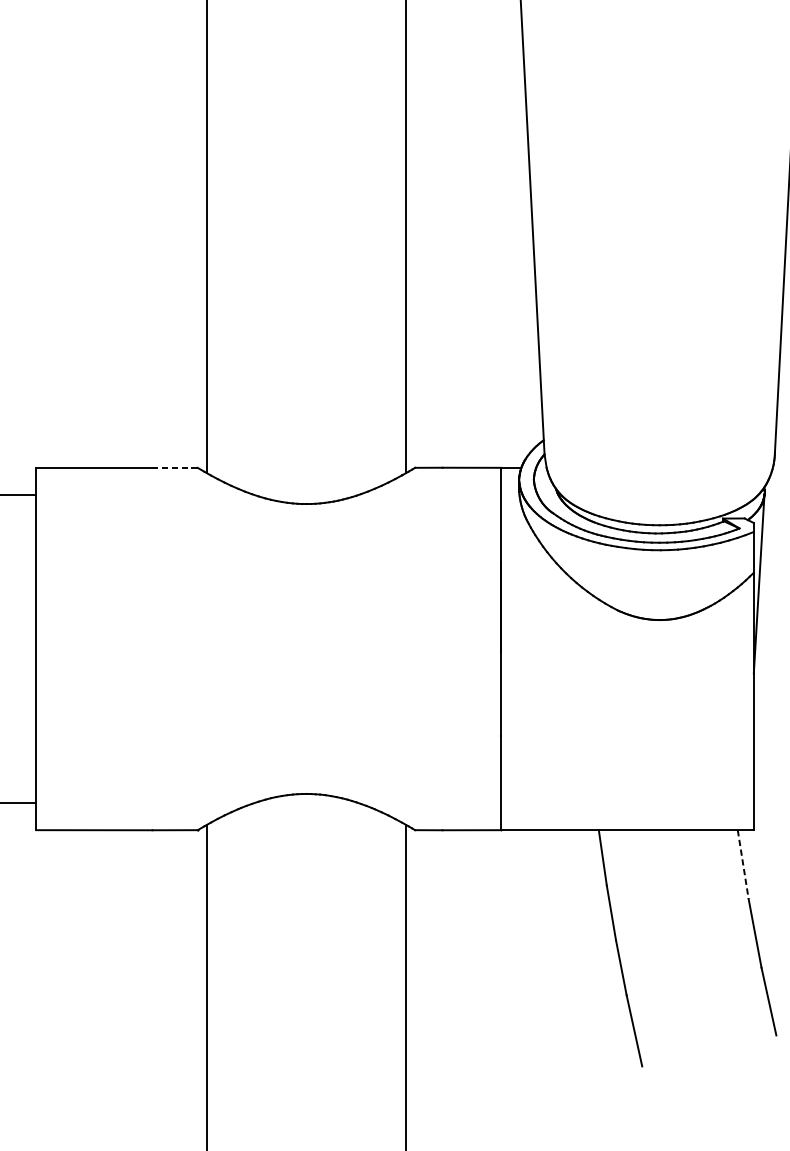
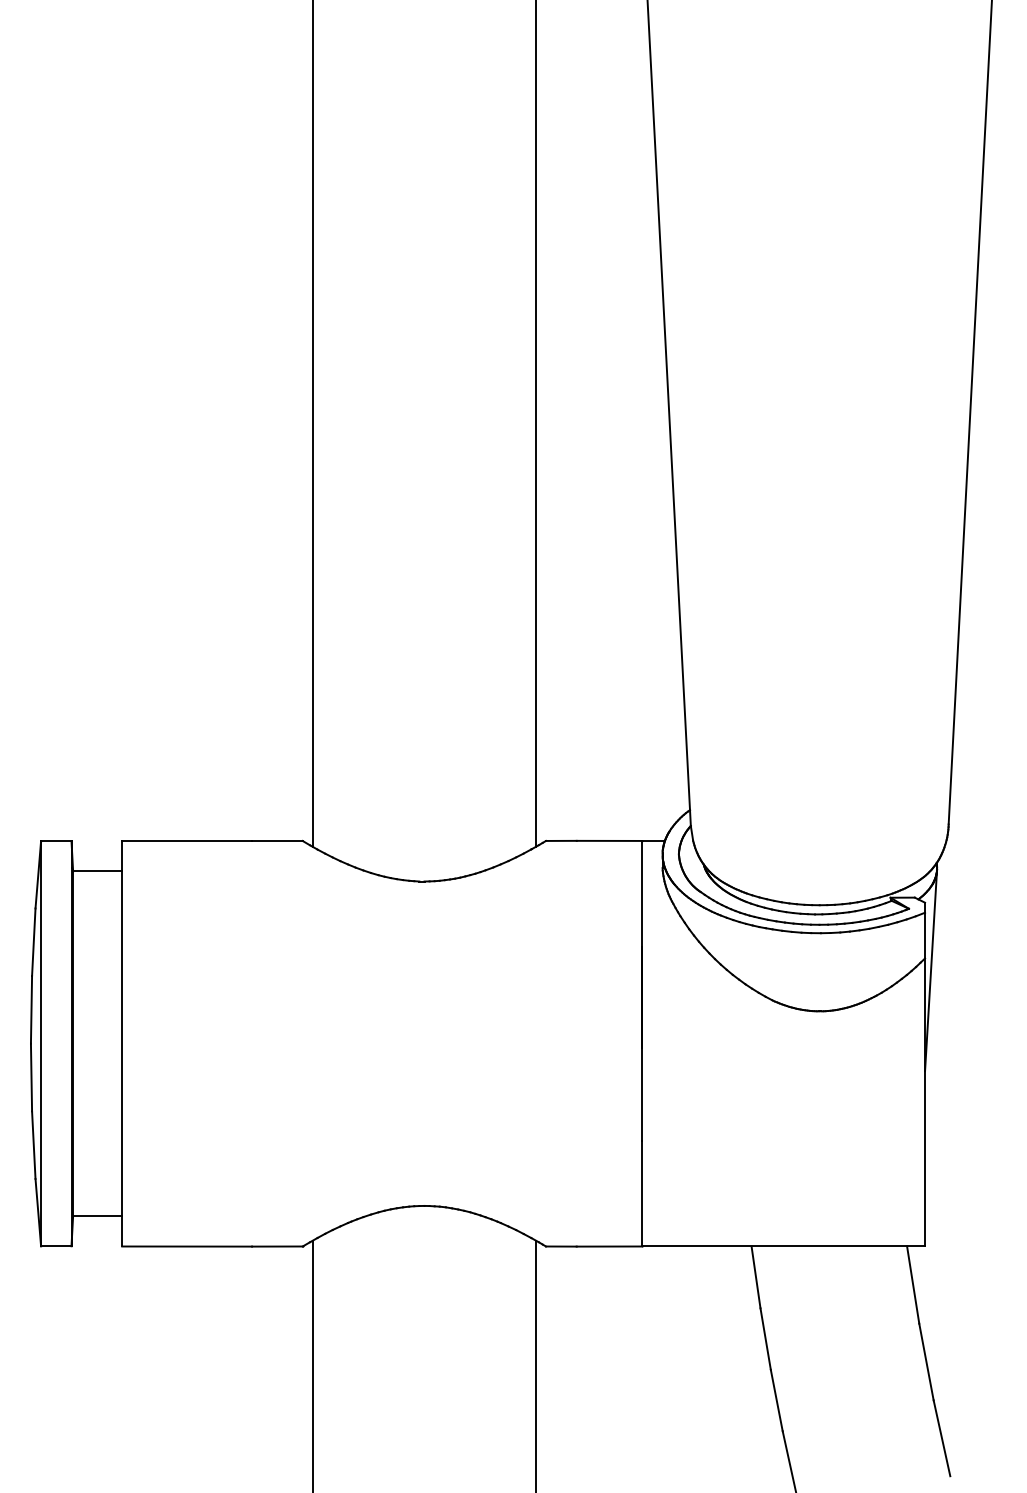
line: (174, 467) -> (276, 840), dashed -> solid
line: (743, 865) -> (913, 1285), dashed -> solid

